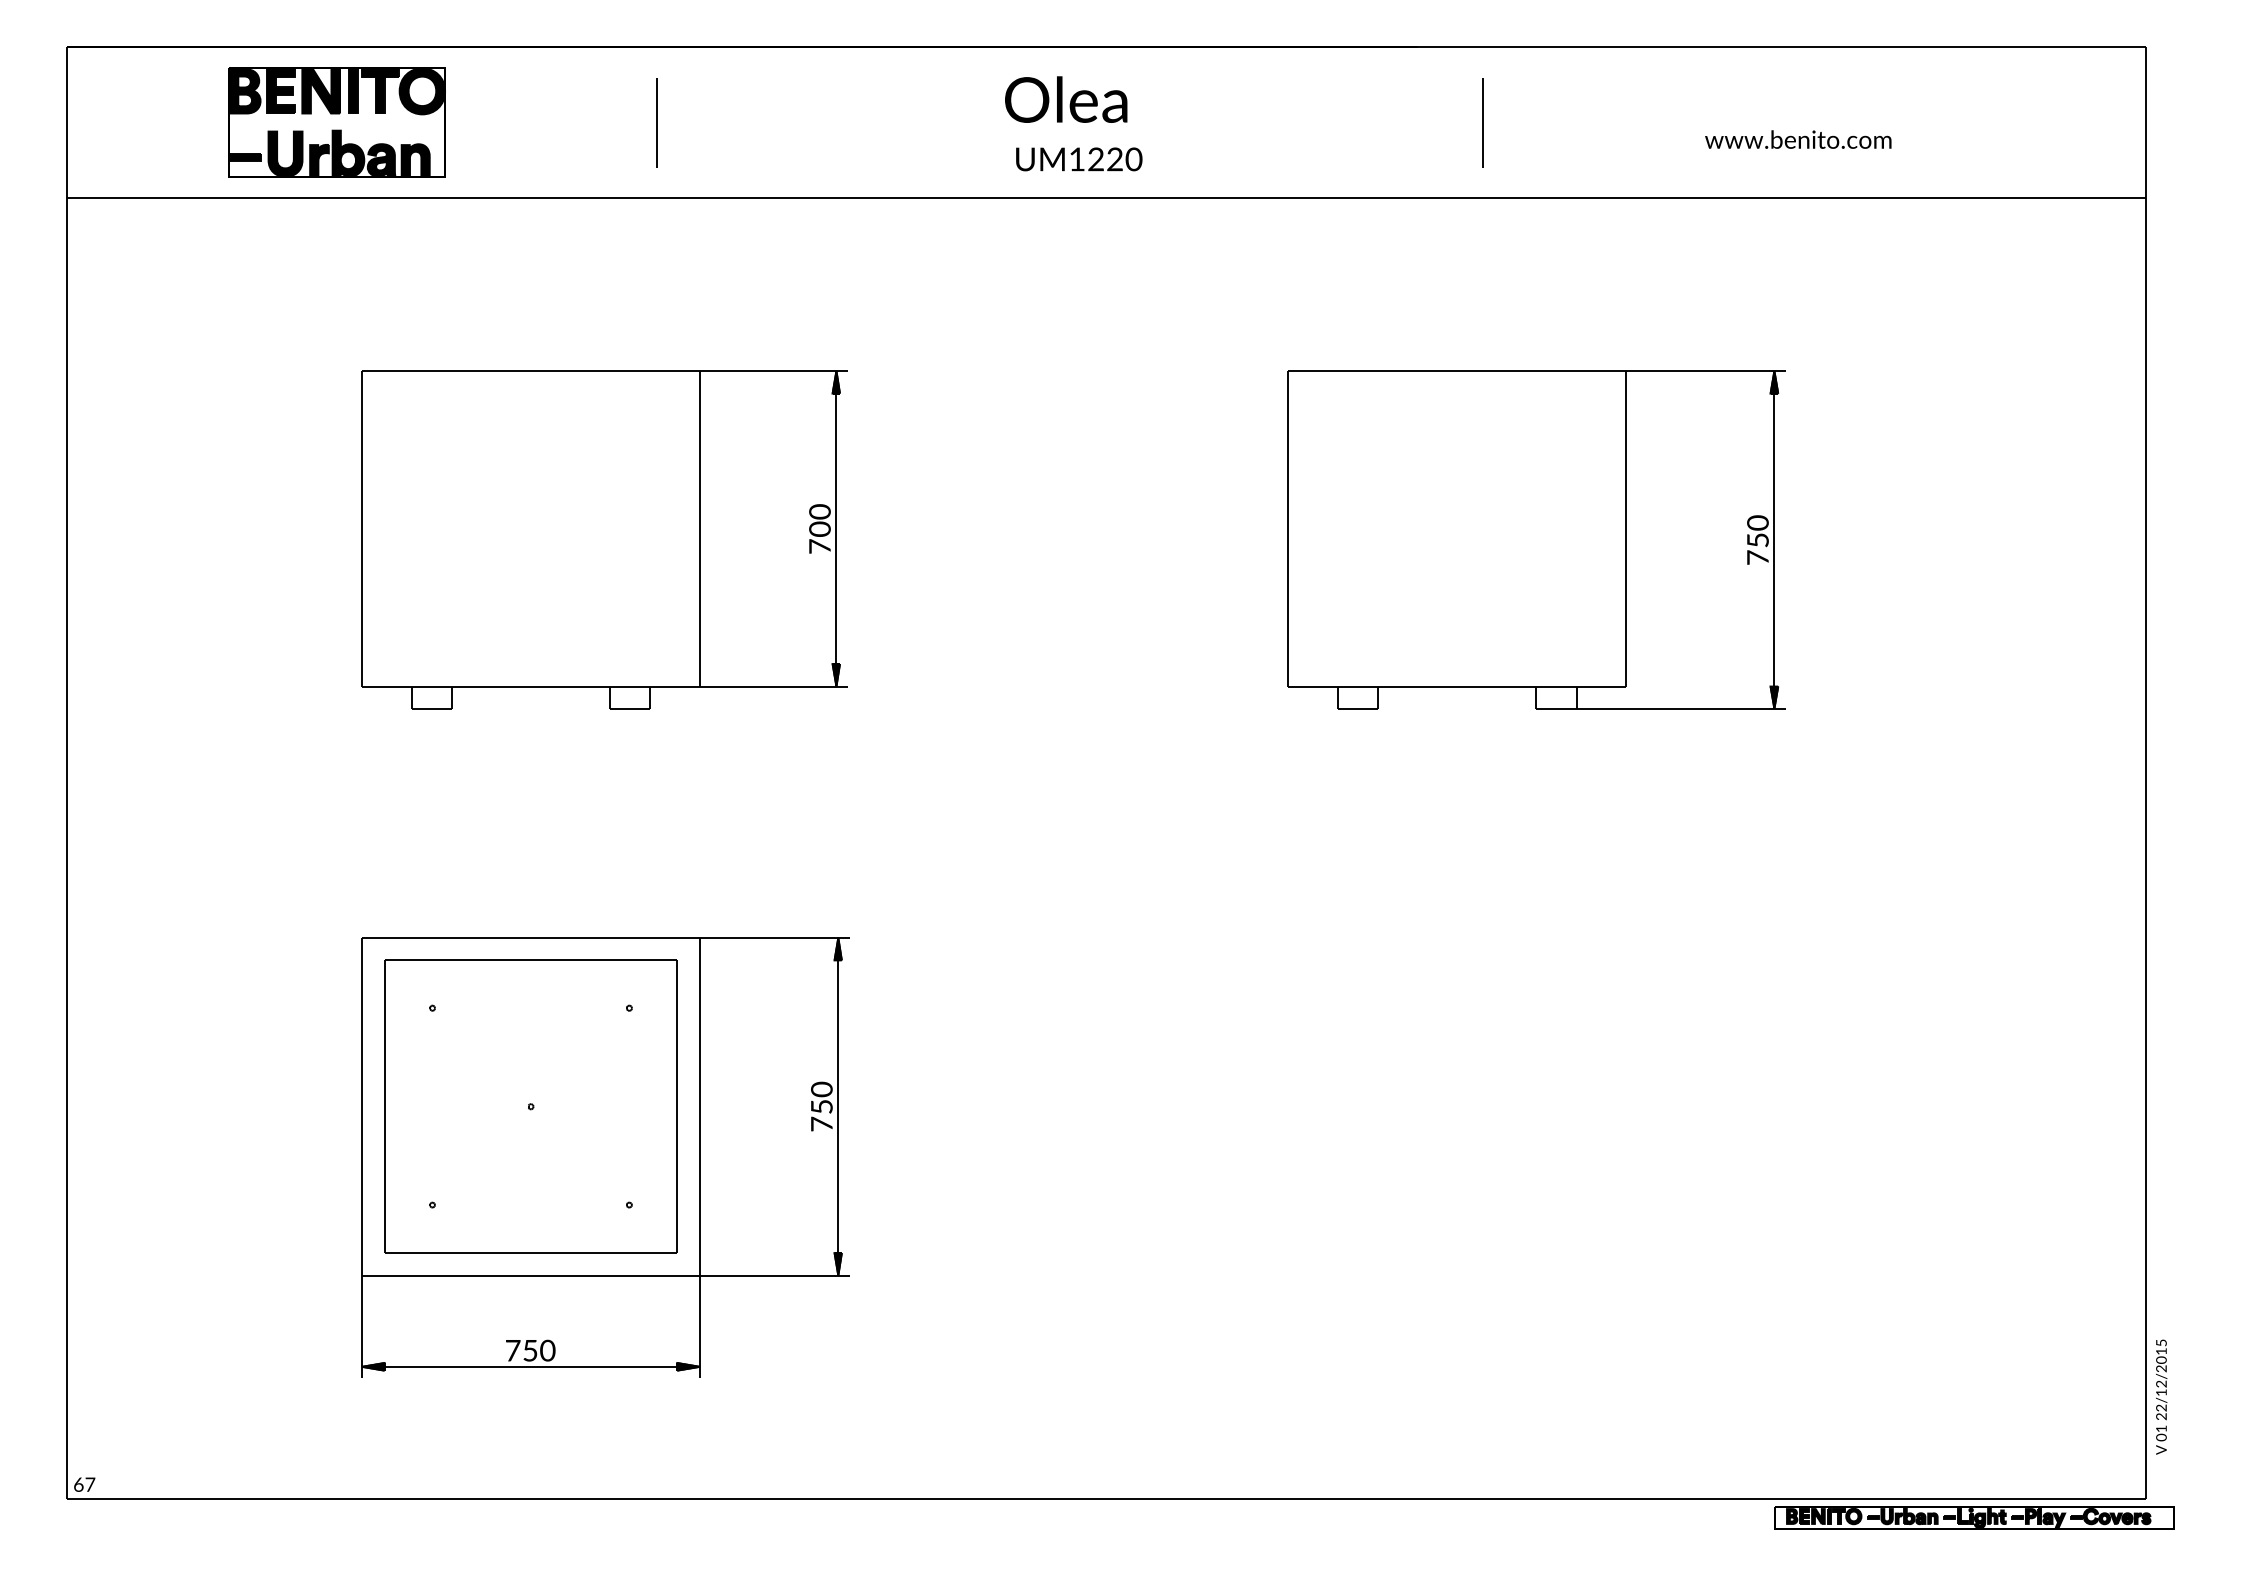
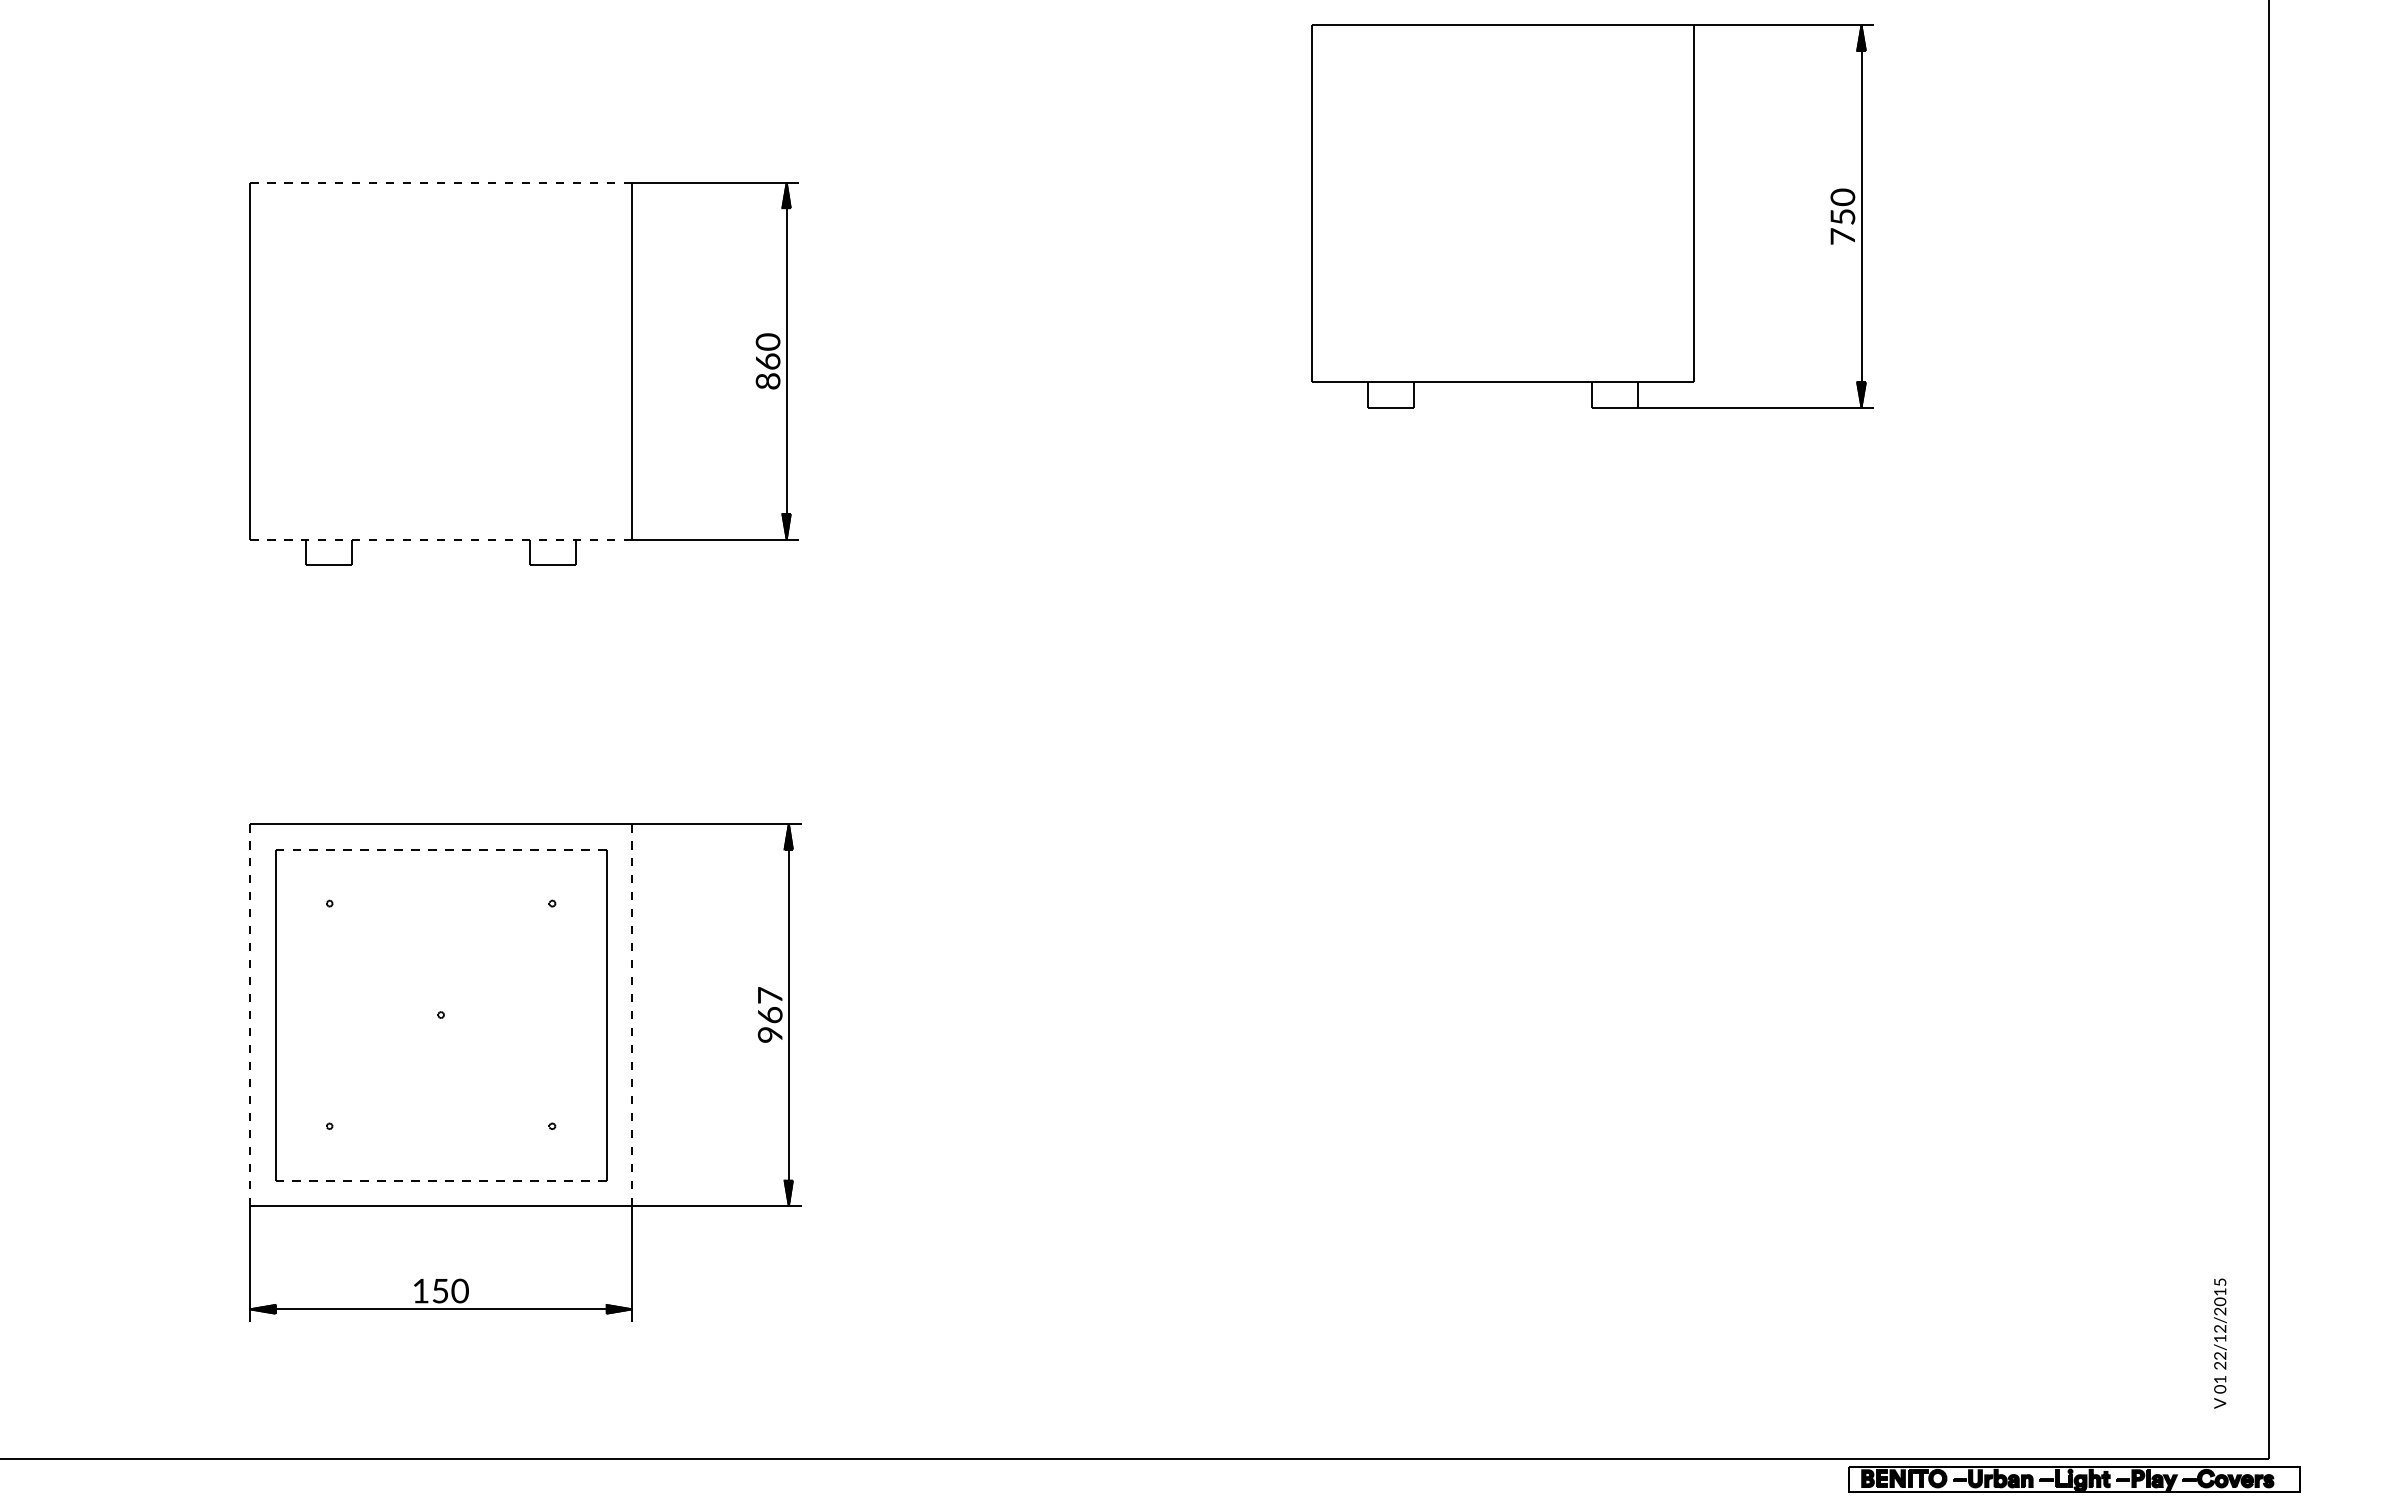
line: (530, 371) -> (440, 183), solid -> dashed
text: (819, 537) -> (767, 371), 700 -> 860
part: (1536, 539) -> (1592, 216), moved
line: (530, 686) -> (440, 539), solid -> dashed
line: (531, 960) -> (441, 849), solid -> dashed
line: (362, 1106) -> (250, 1014), solid -> dashed
line: (699, 1106) -> (631, 1014), solid -> dashed
text: (821, 1106) -> (769, 1014), 750 -> 967
line: (530, 1253) -> (440, 1181), solid -> dashed
text: (513, 1350) -> (421, 1290), 750 -> 150
text: (2161, 1396) -> (2220, 1342), moved

